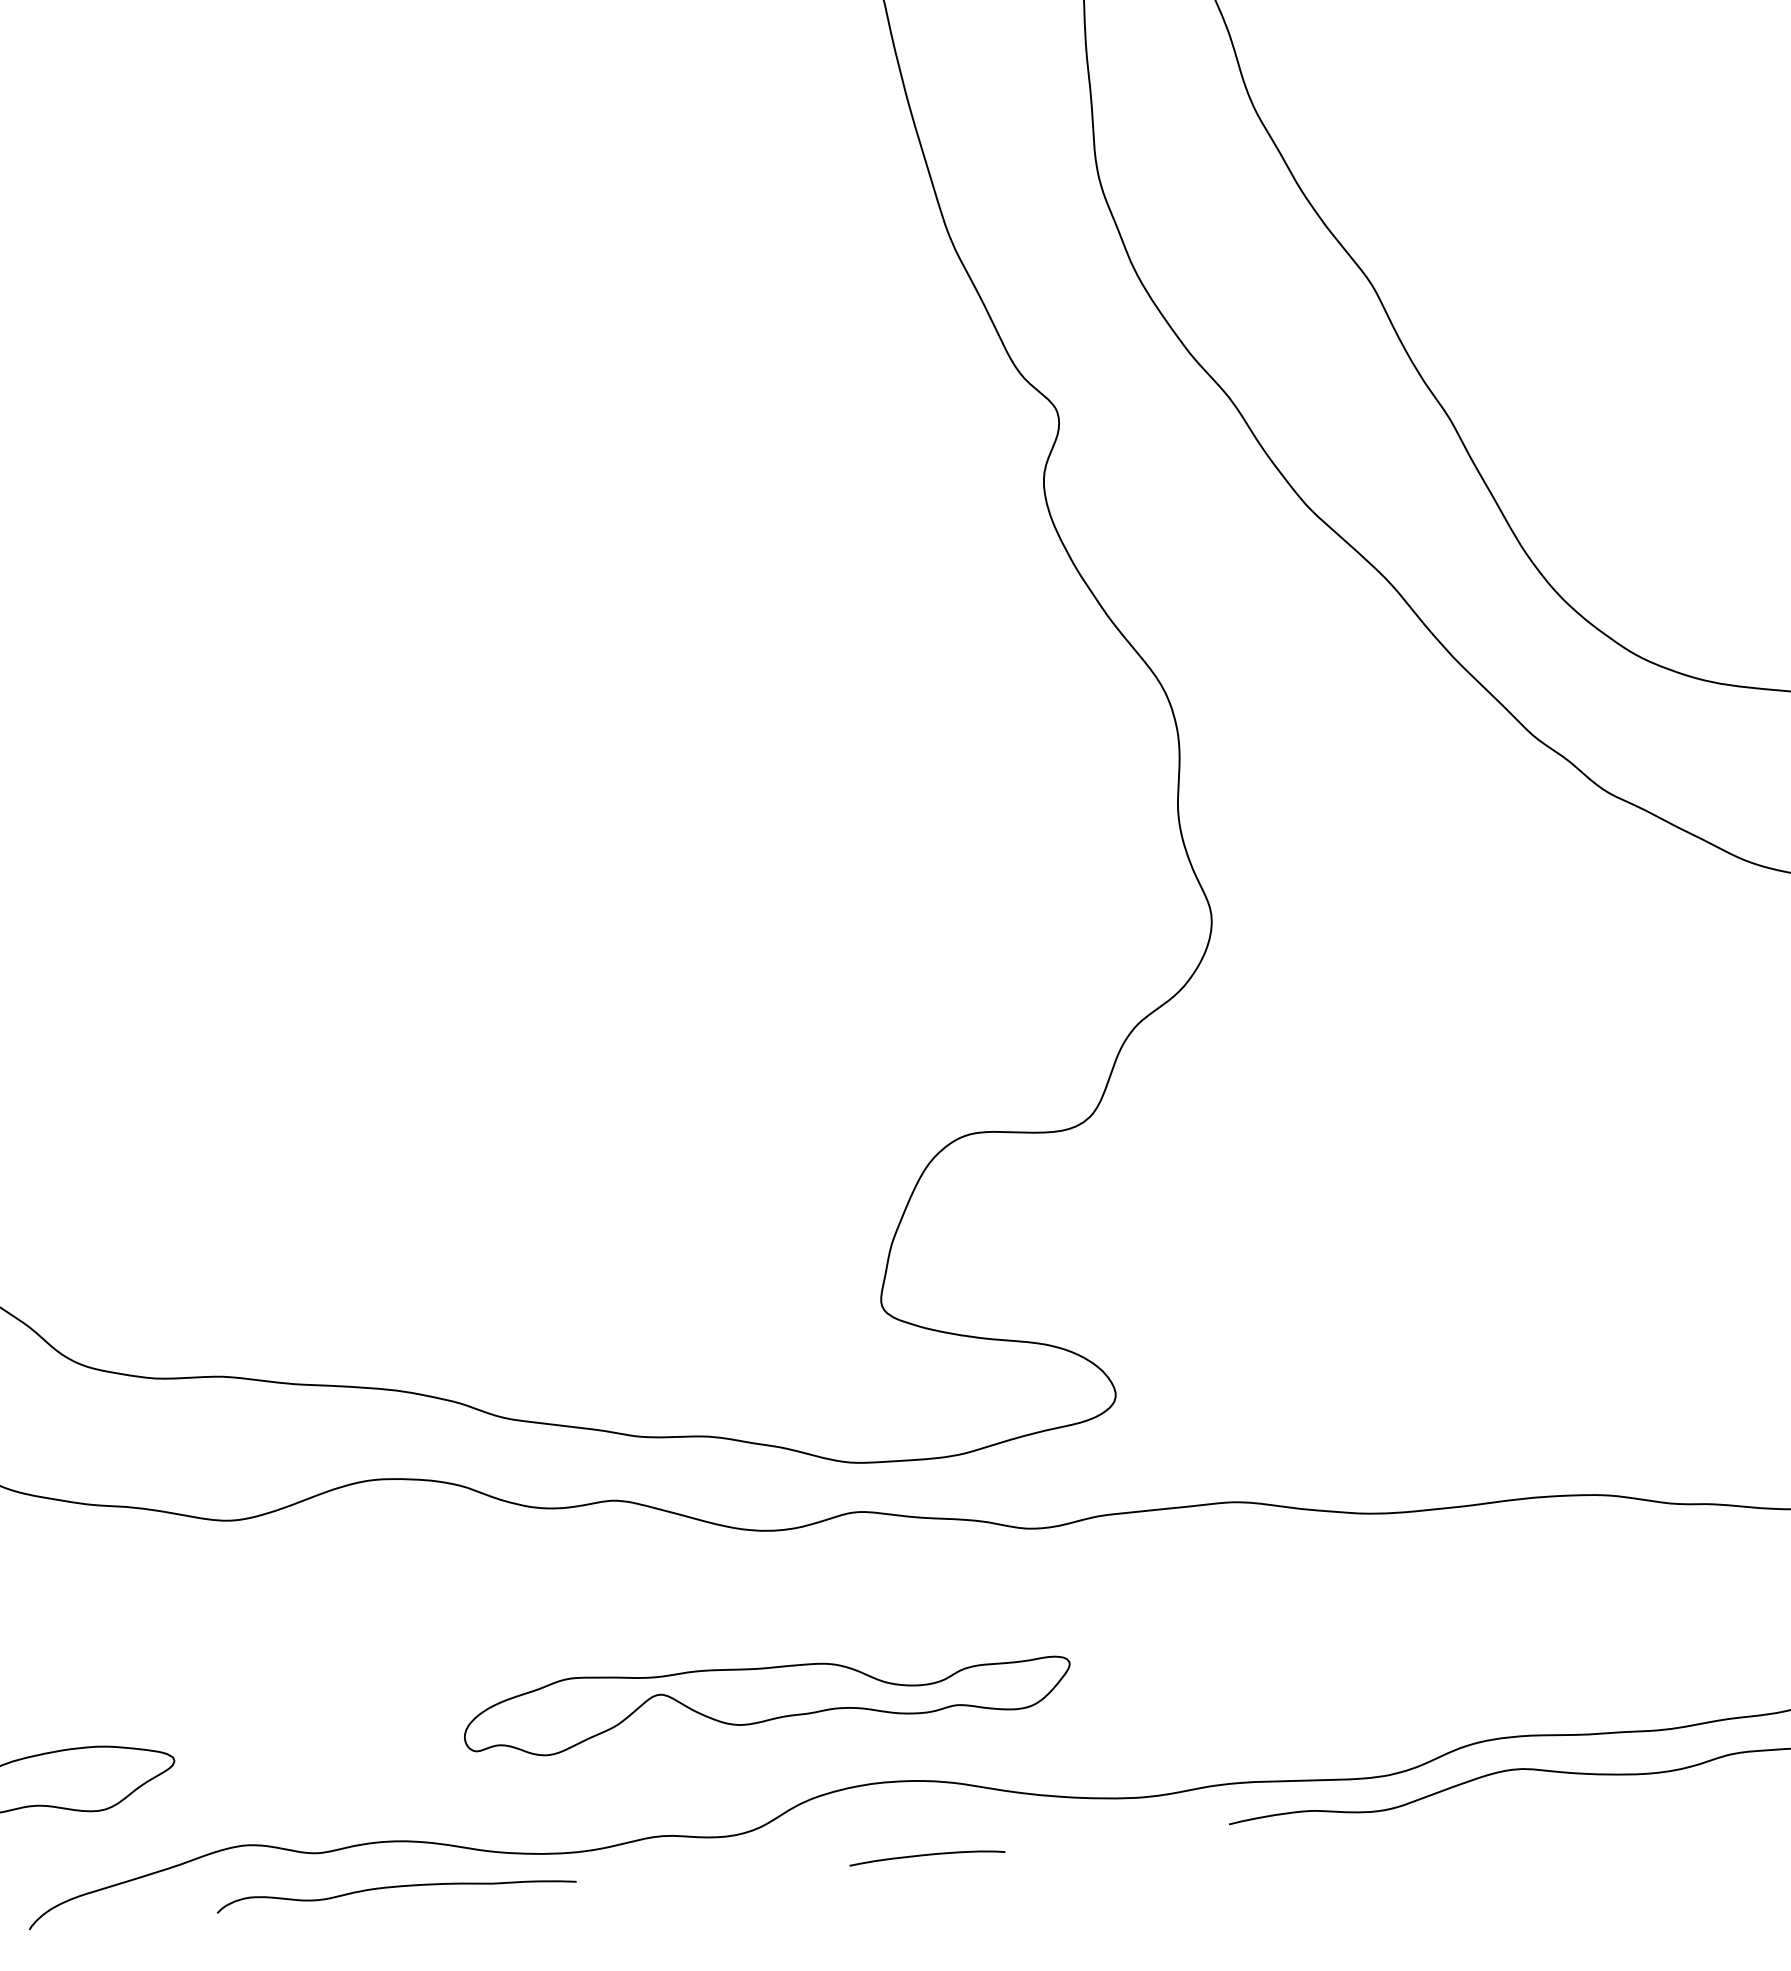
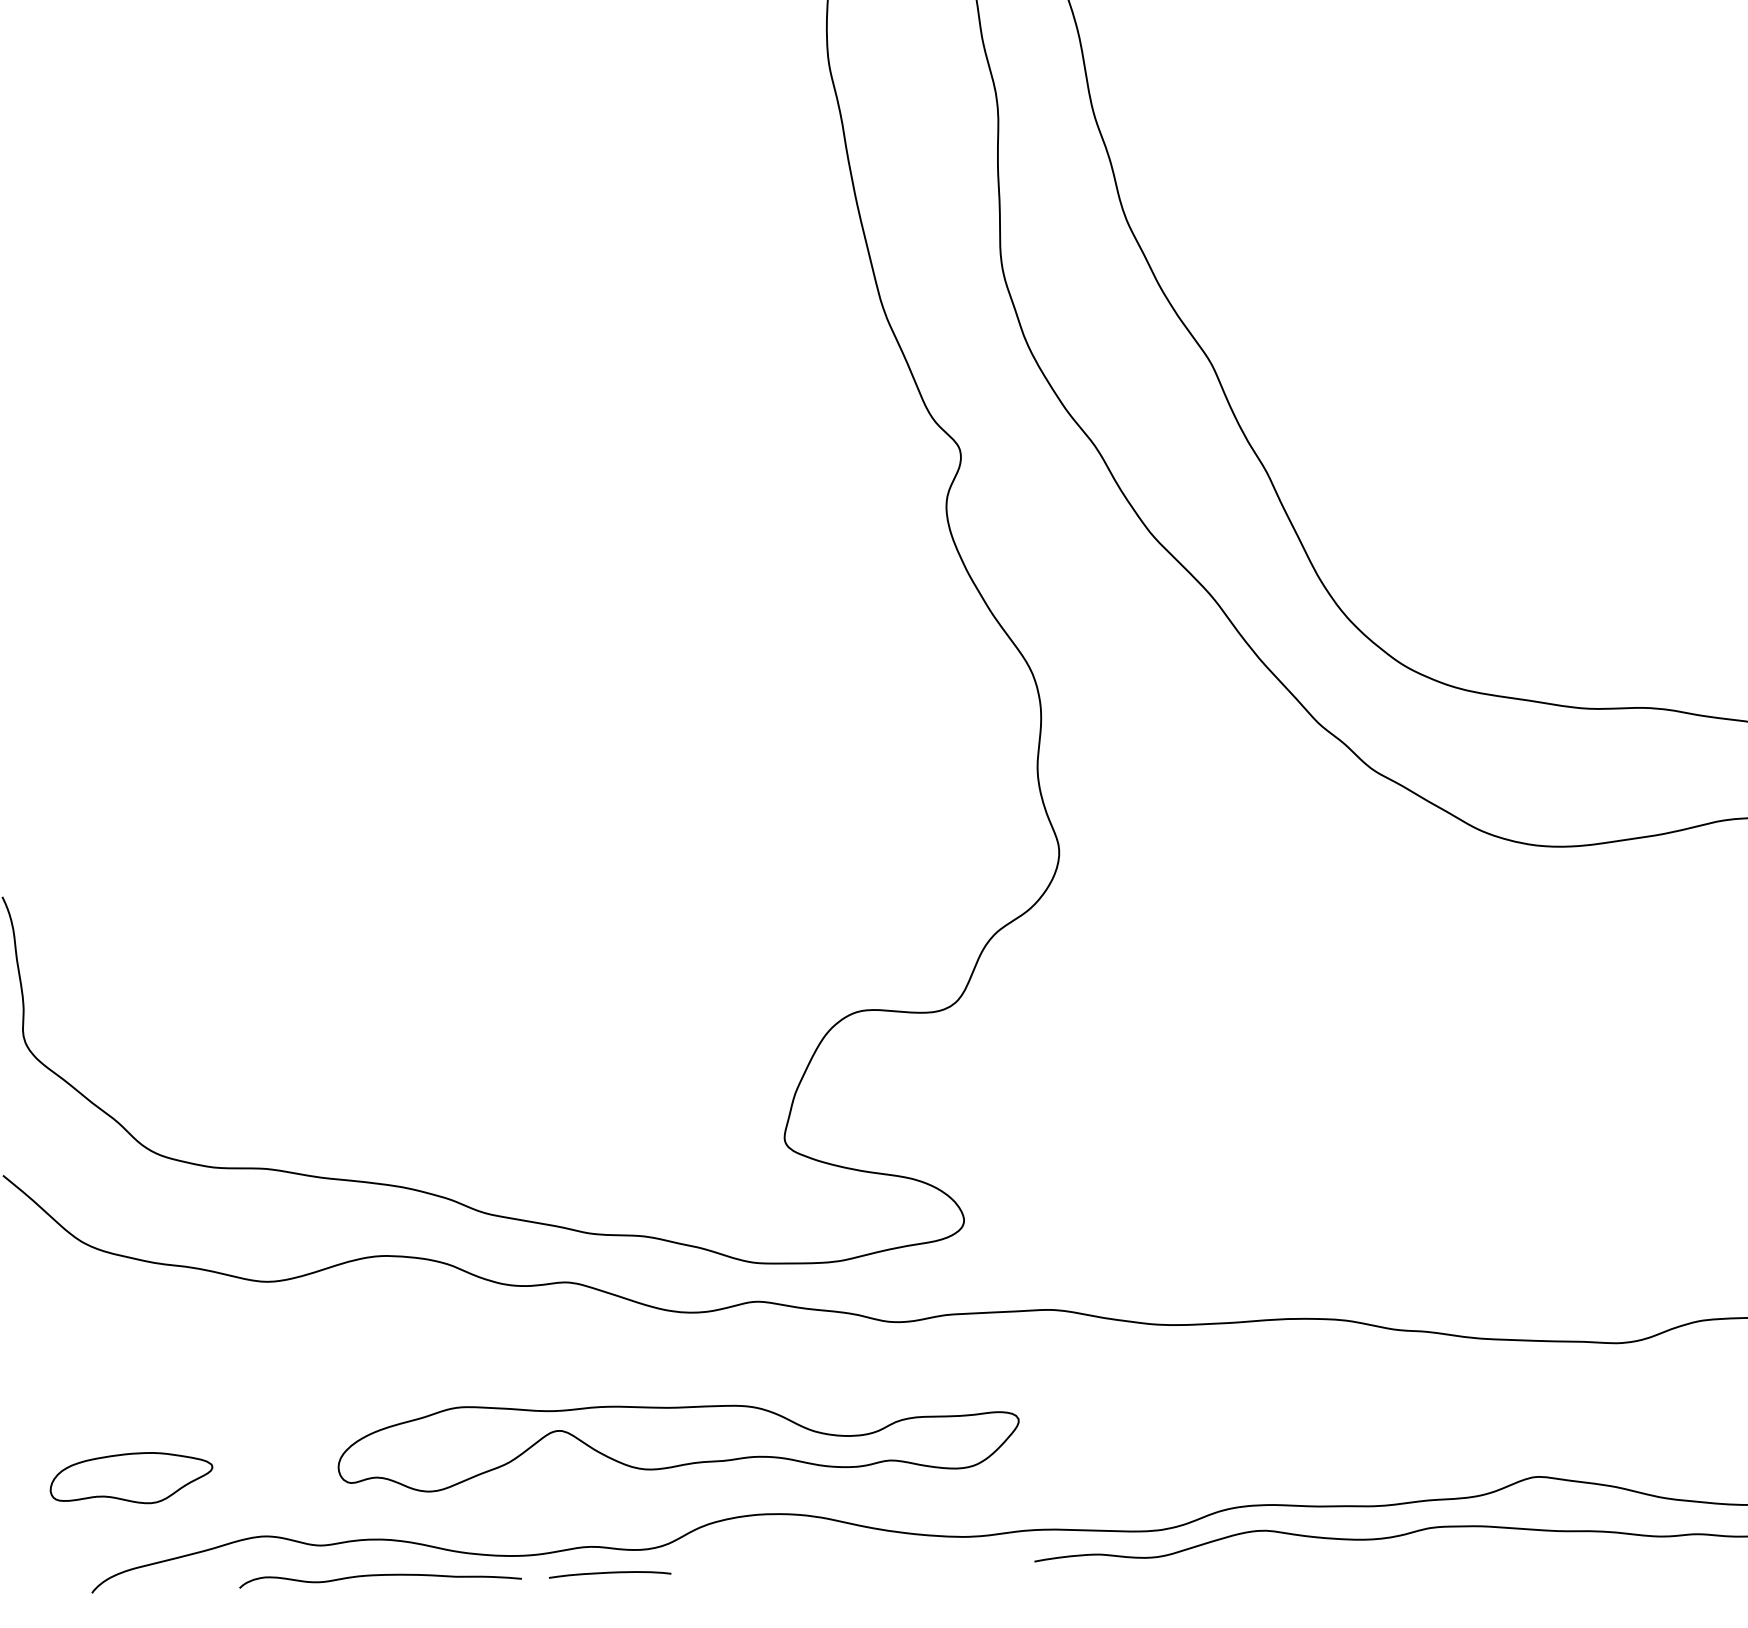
part: (767, 1704) -> (678, 1448), size x1.43
curve: (927, 1855) -> (610, 1573), moved

